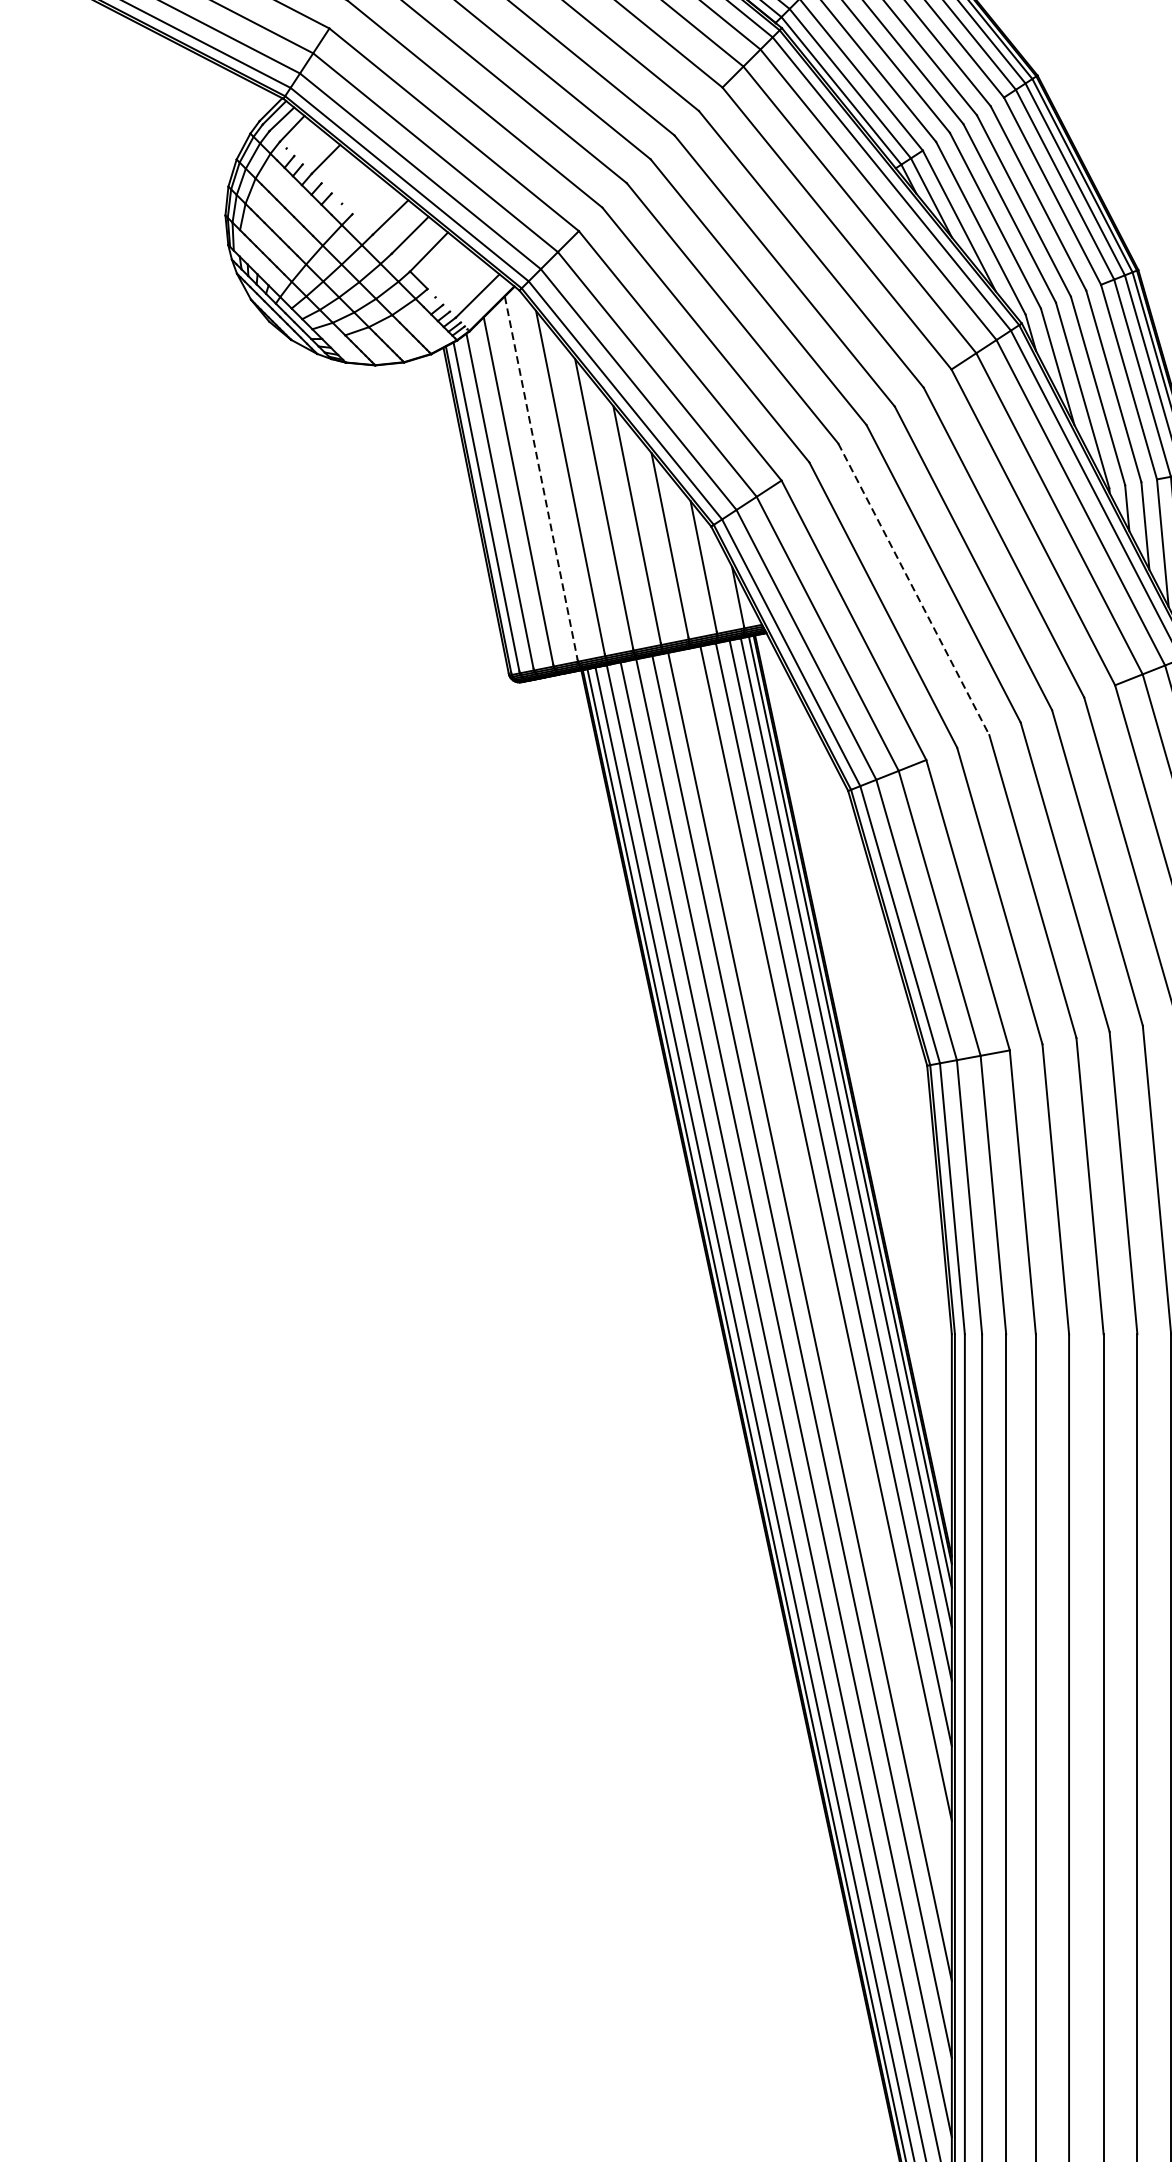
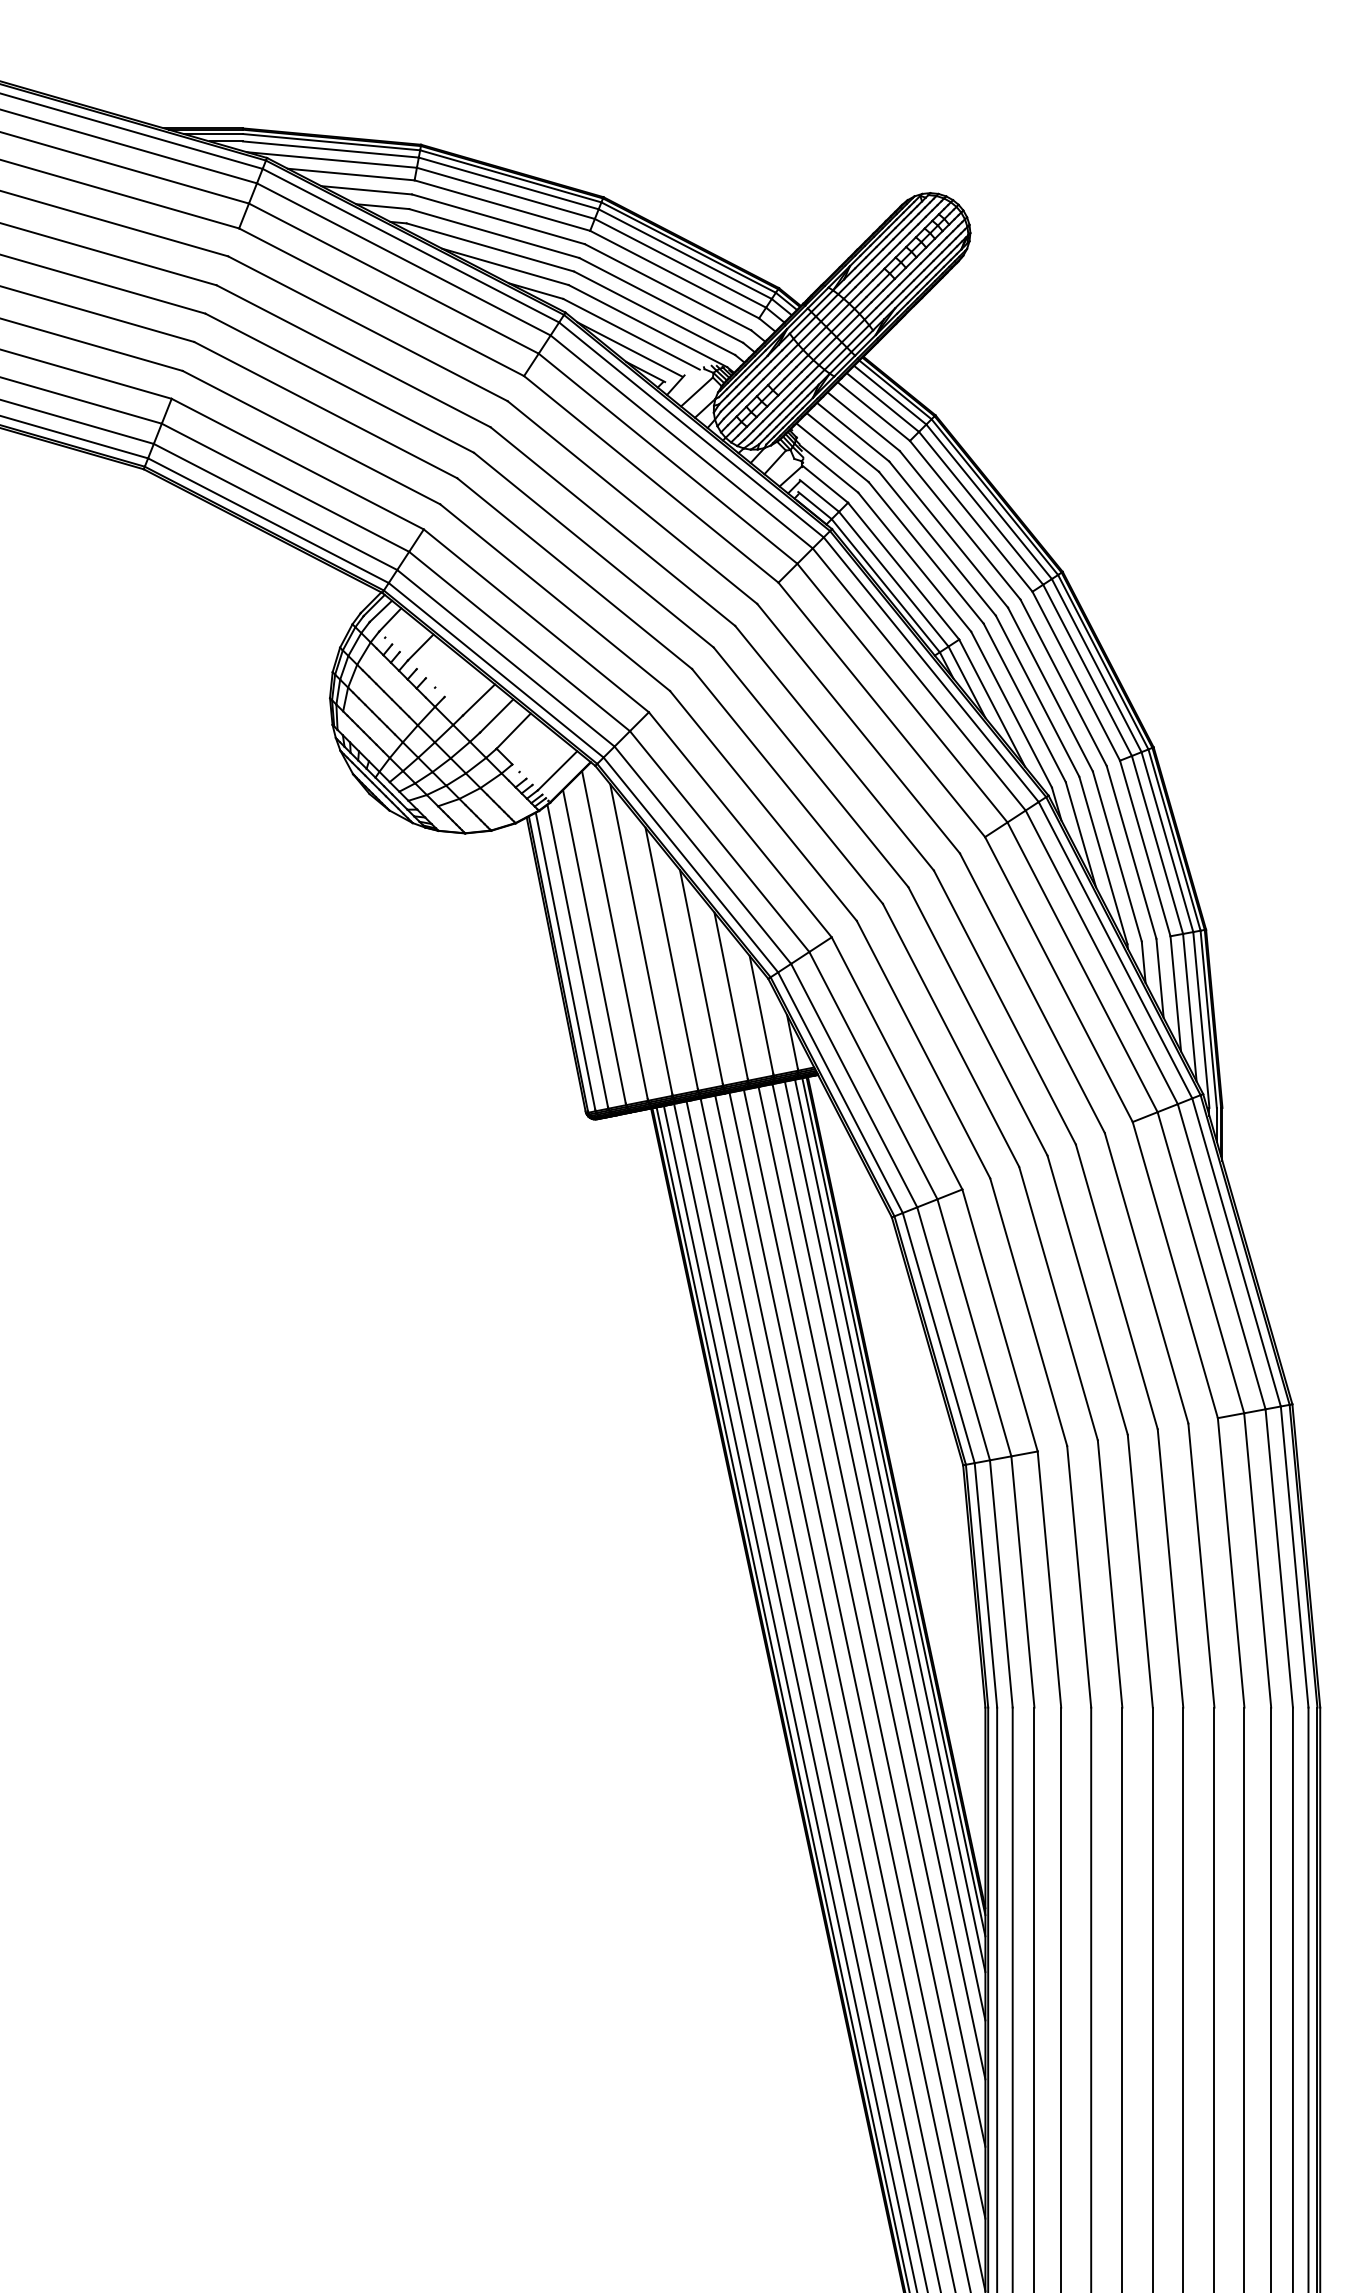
line: (541, 478) -> (615, 935), dashed -> solid
line: (914, 589) -> (951, 1035), dashed -> solid
line: (817, 1274) -> (864, 1653), added

